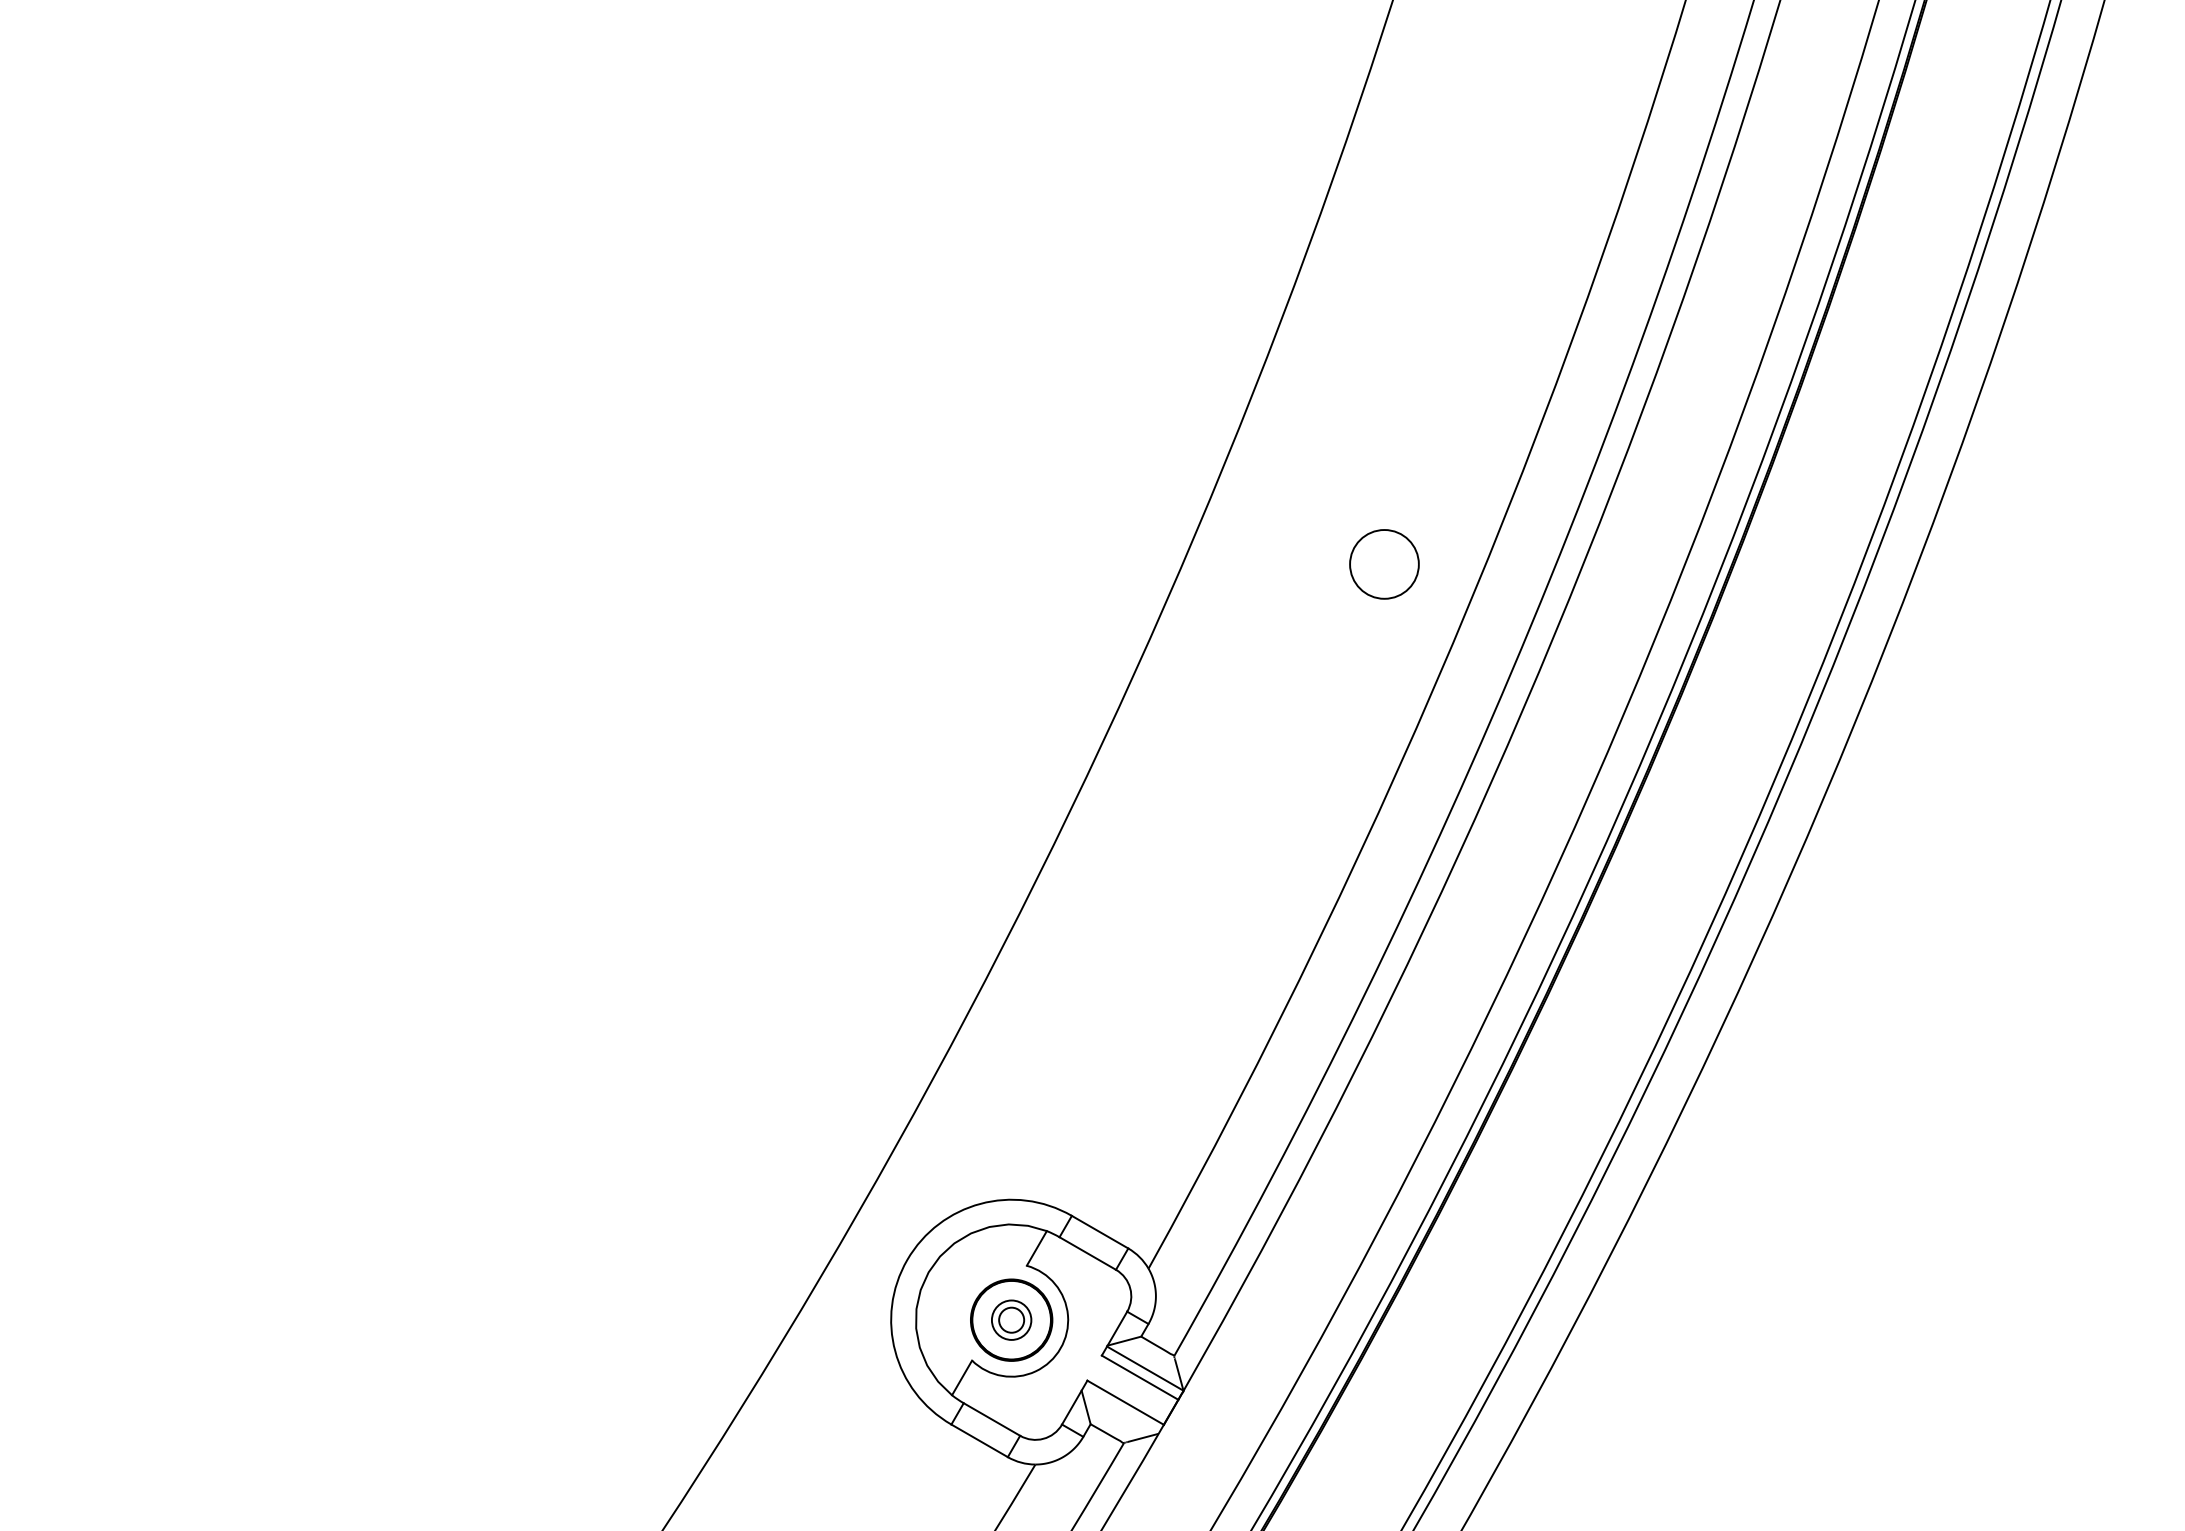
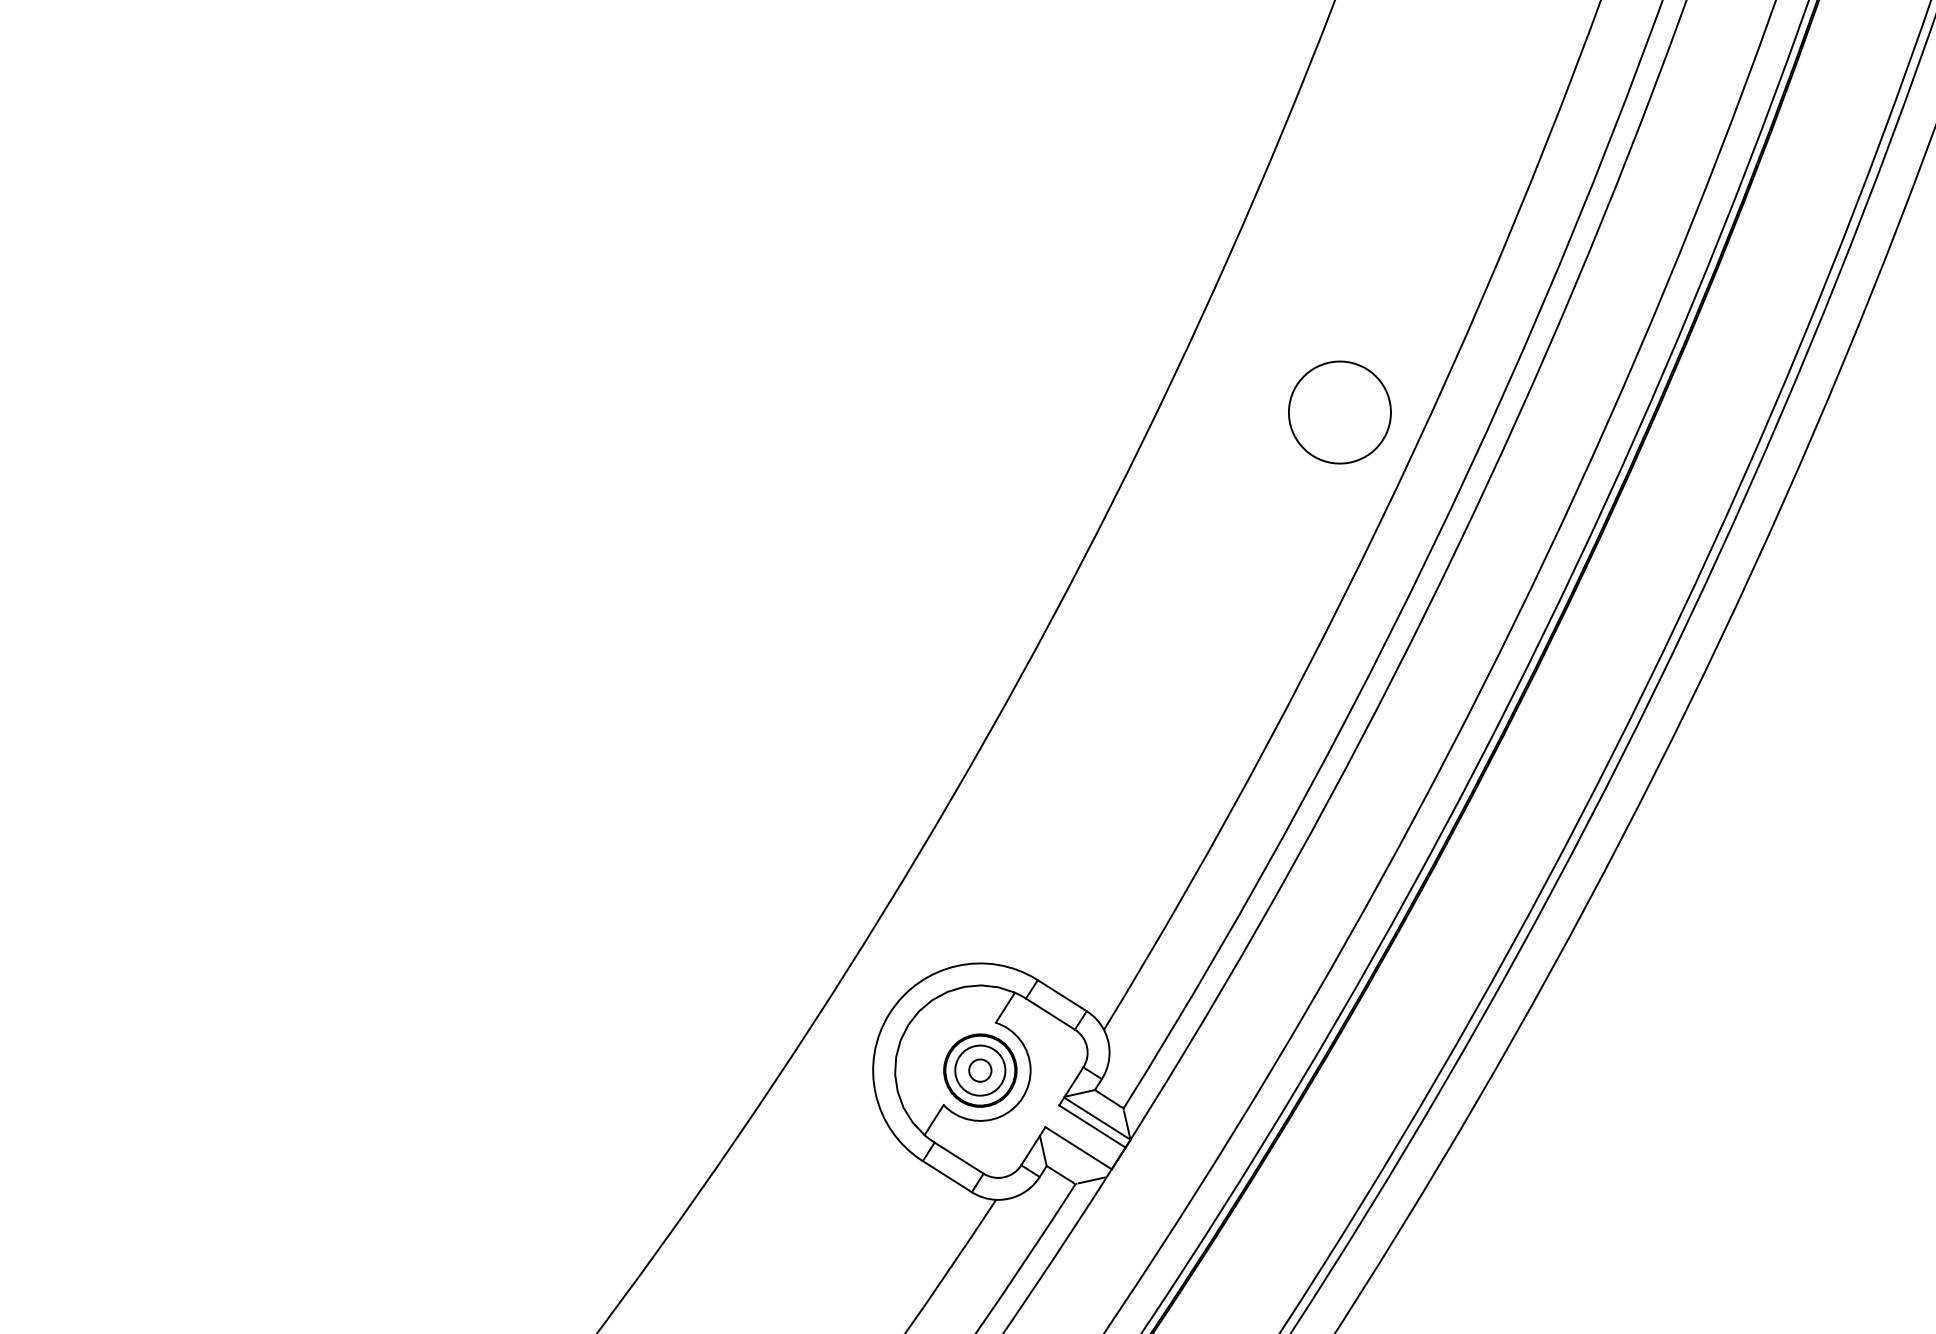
circle: (1384, 564) -> (1339, 412), size x1.67
circle: (1011, 1320) -> (980, 1070), size x1.43

